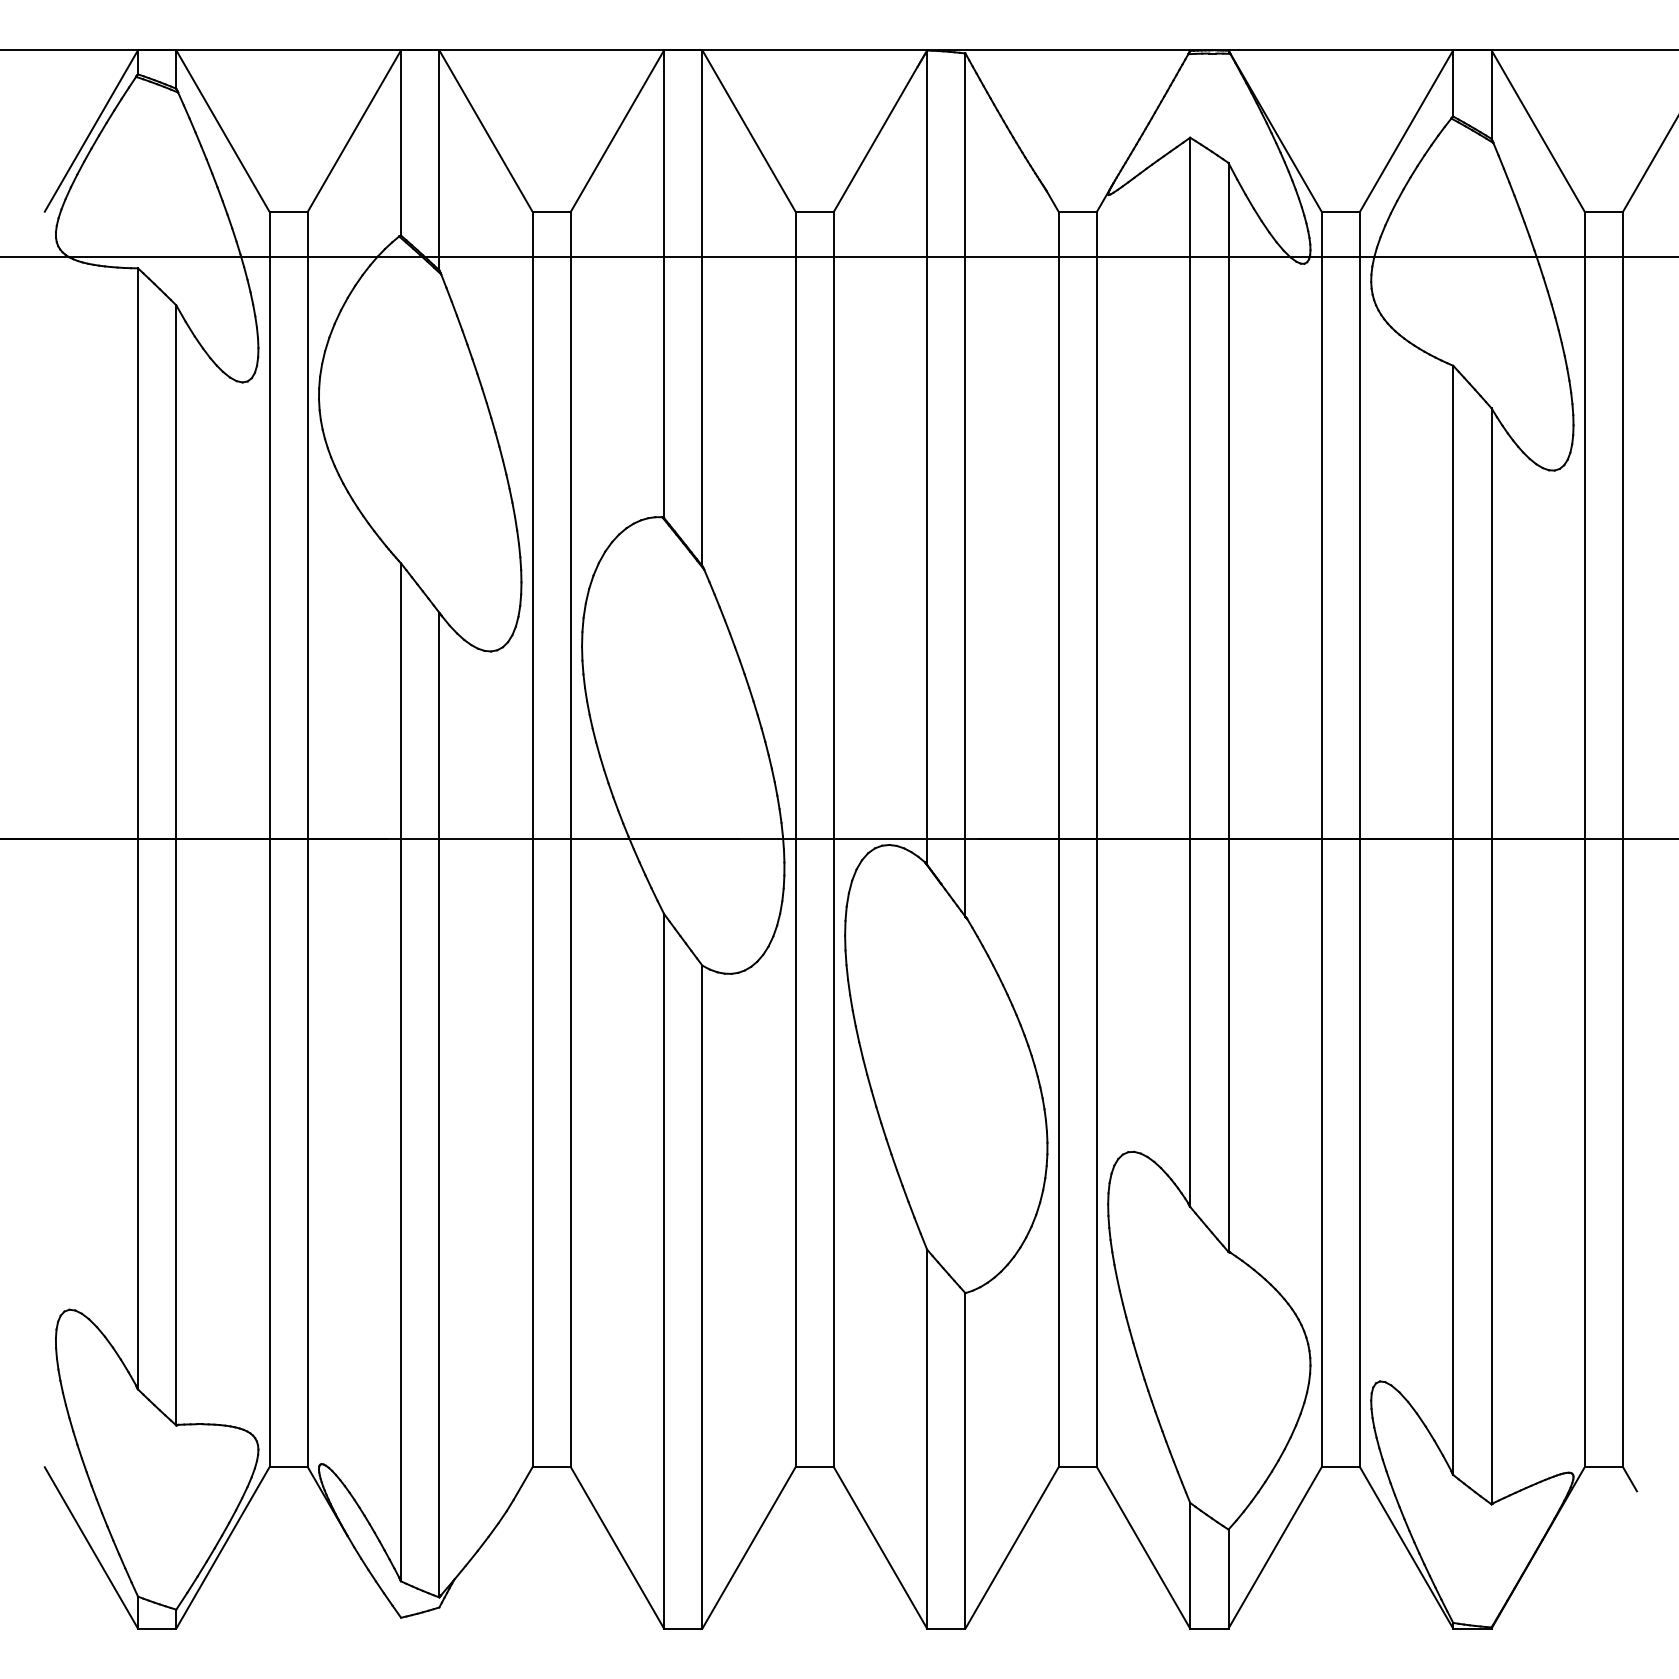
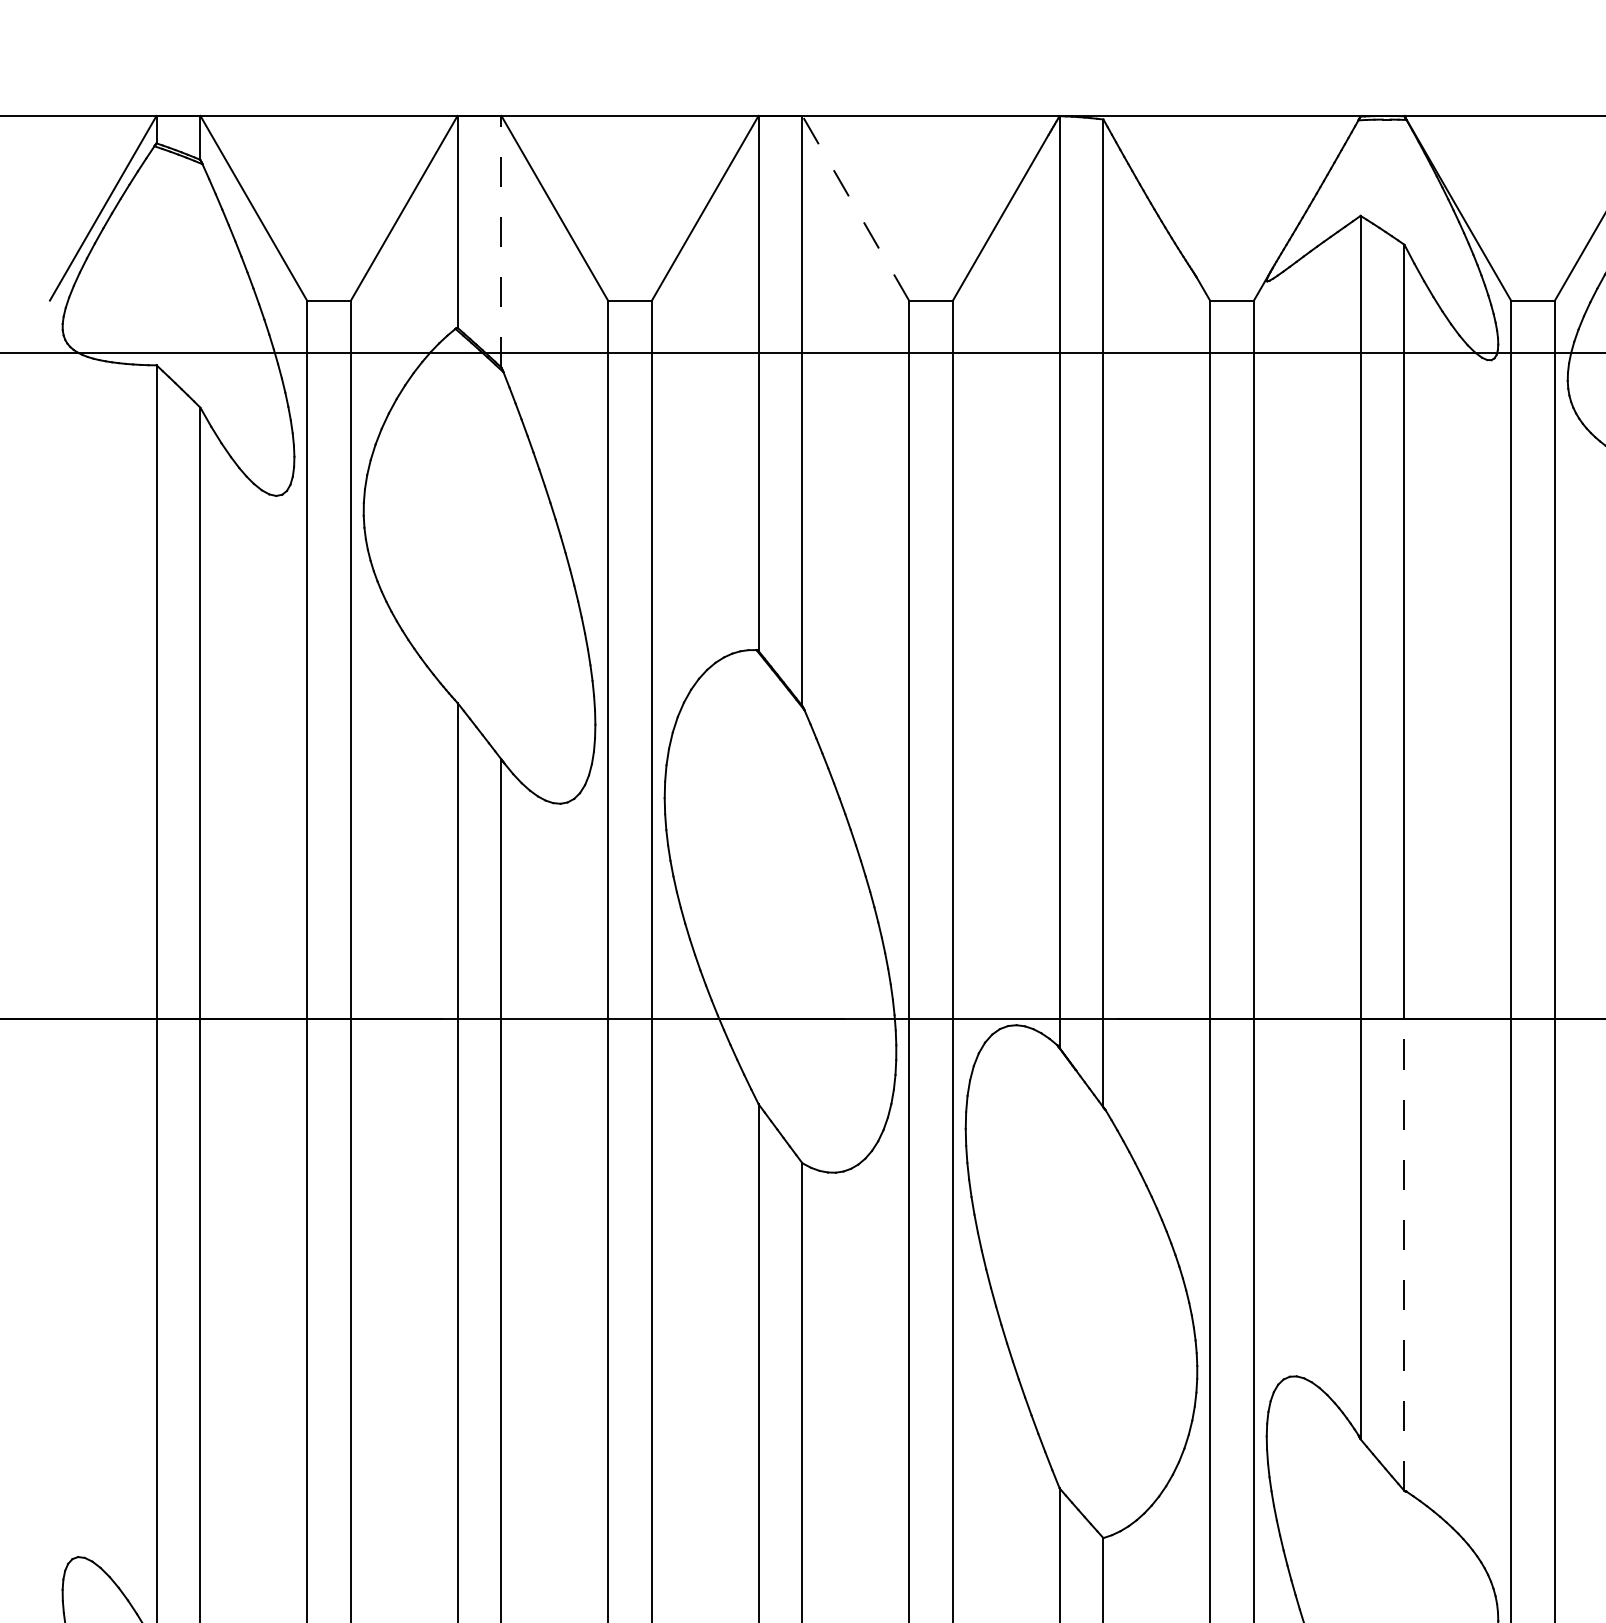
line: (748, 130) -> (855, 207), solid -> dashed
line: (439, 160) -> (501, 241), solid -> dashed
line: (1228, 1045) -> (1404, 1254), solid -> dashed

